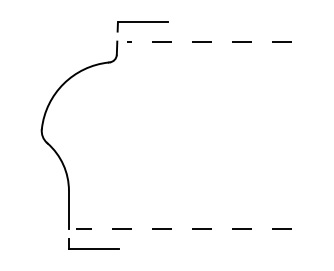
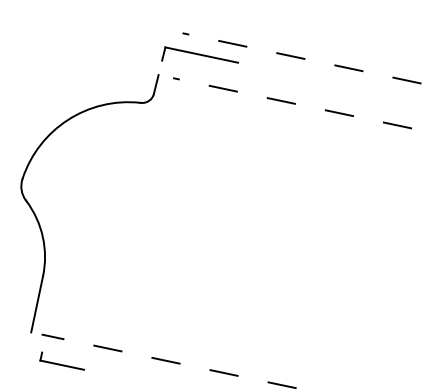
line: (209, 10) -> (301, 58), added
part: (93, 243) -> (62, 360), size x0.6

